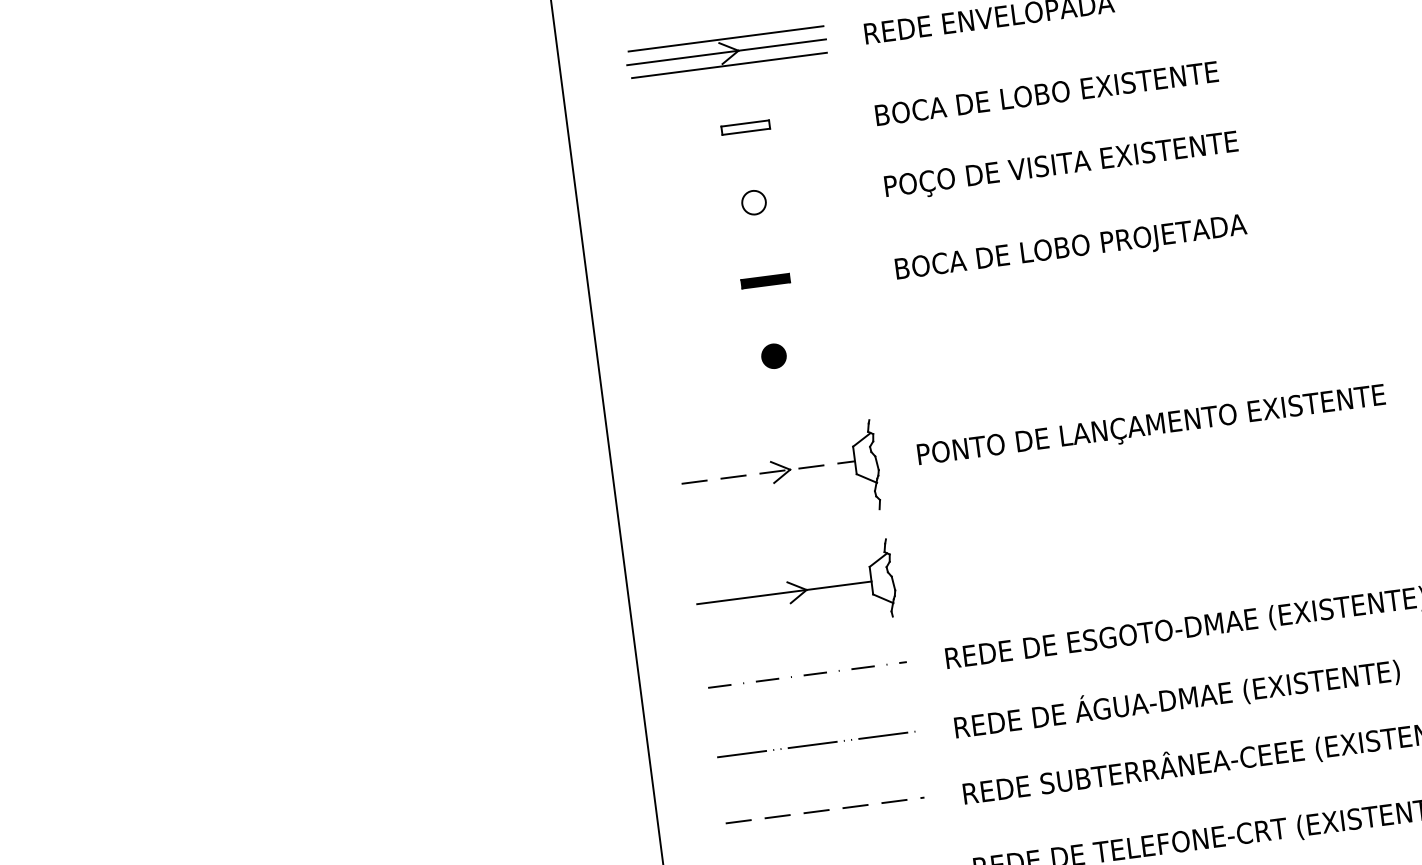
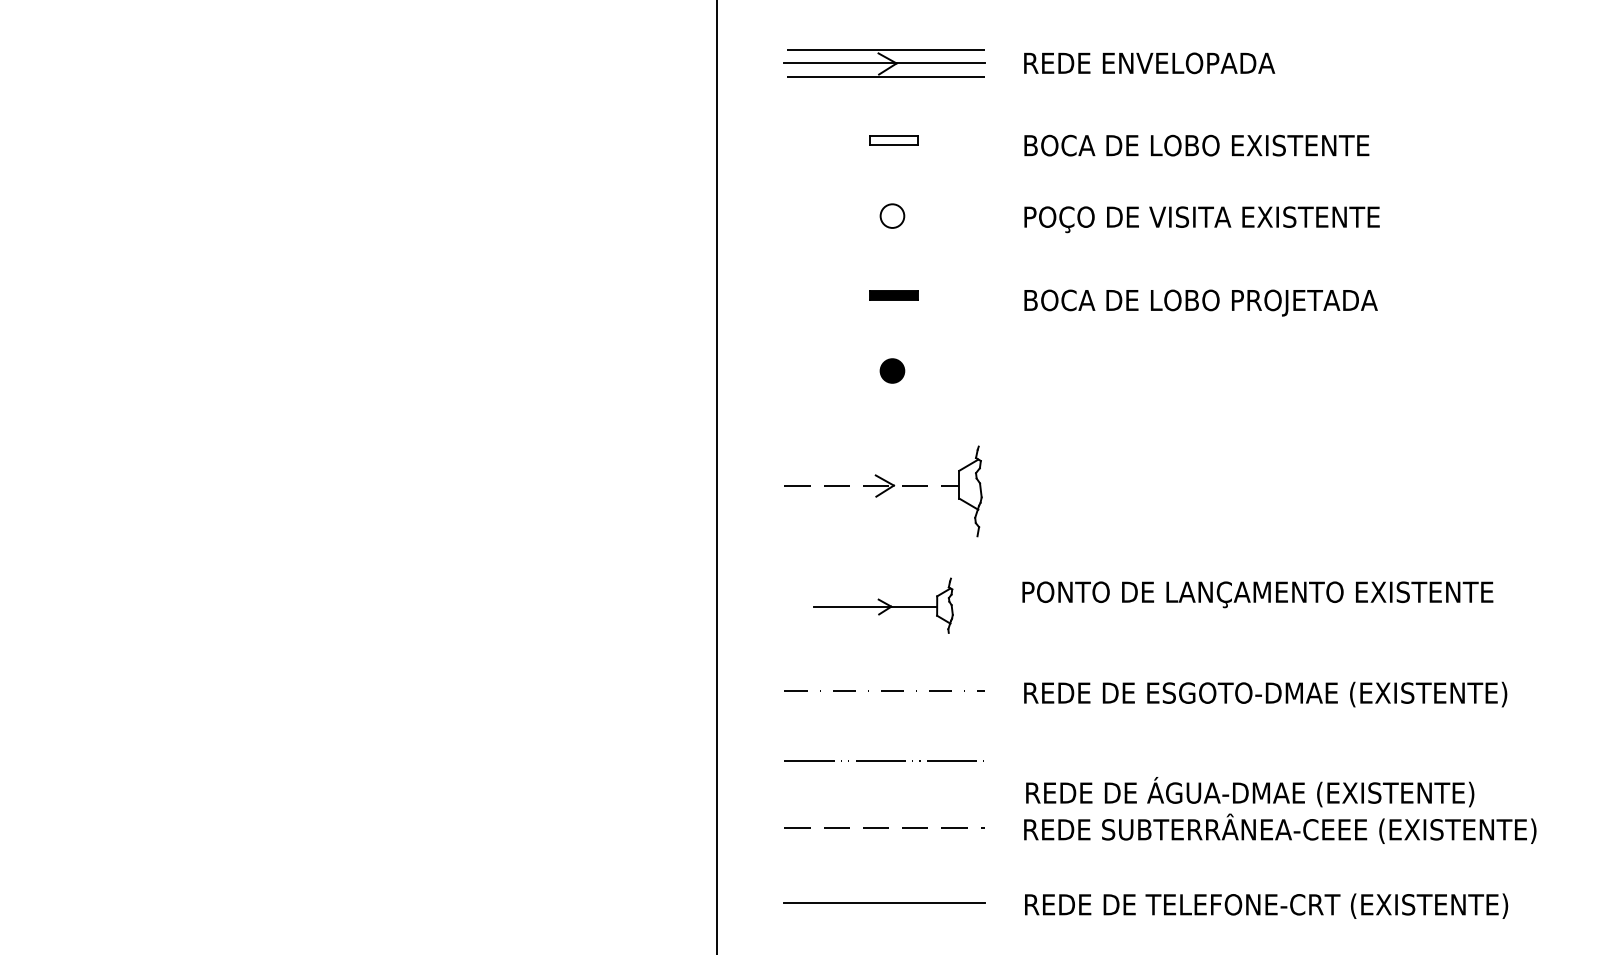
text: (1151, 426) -> (1257, 594), moved
part: (795, 589) -> (883, 605), size x0.7
text: (1177, 698) -> (1250, 792), moved

